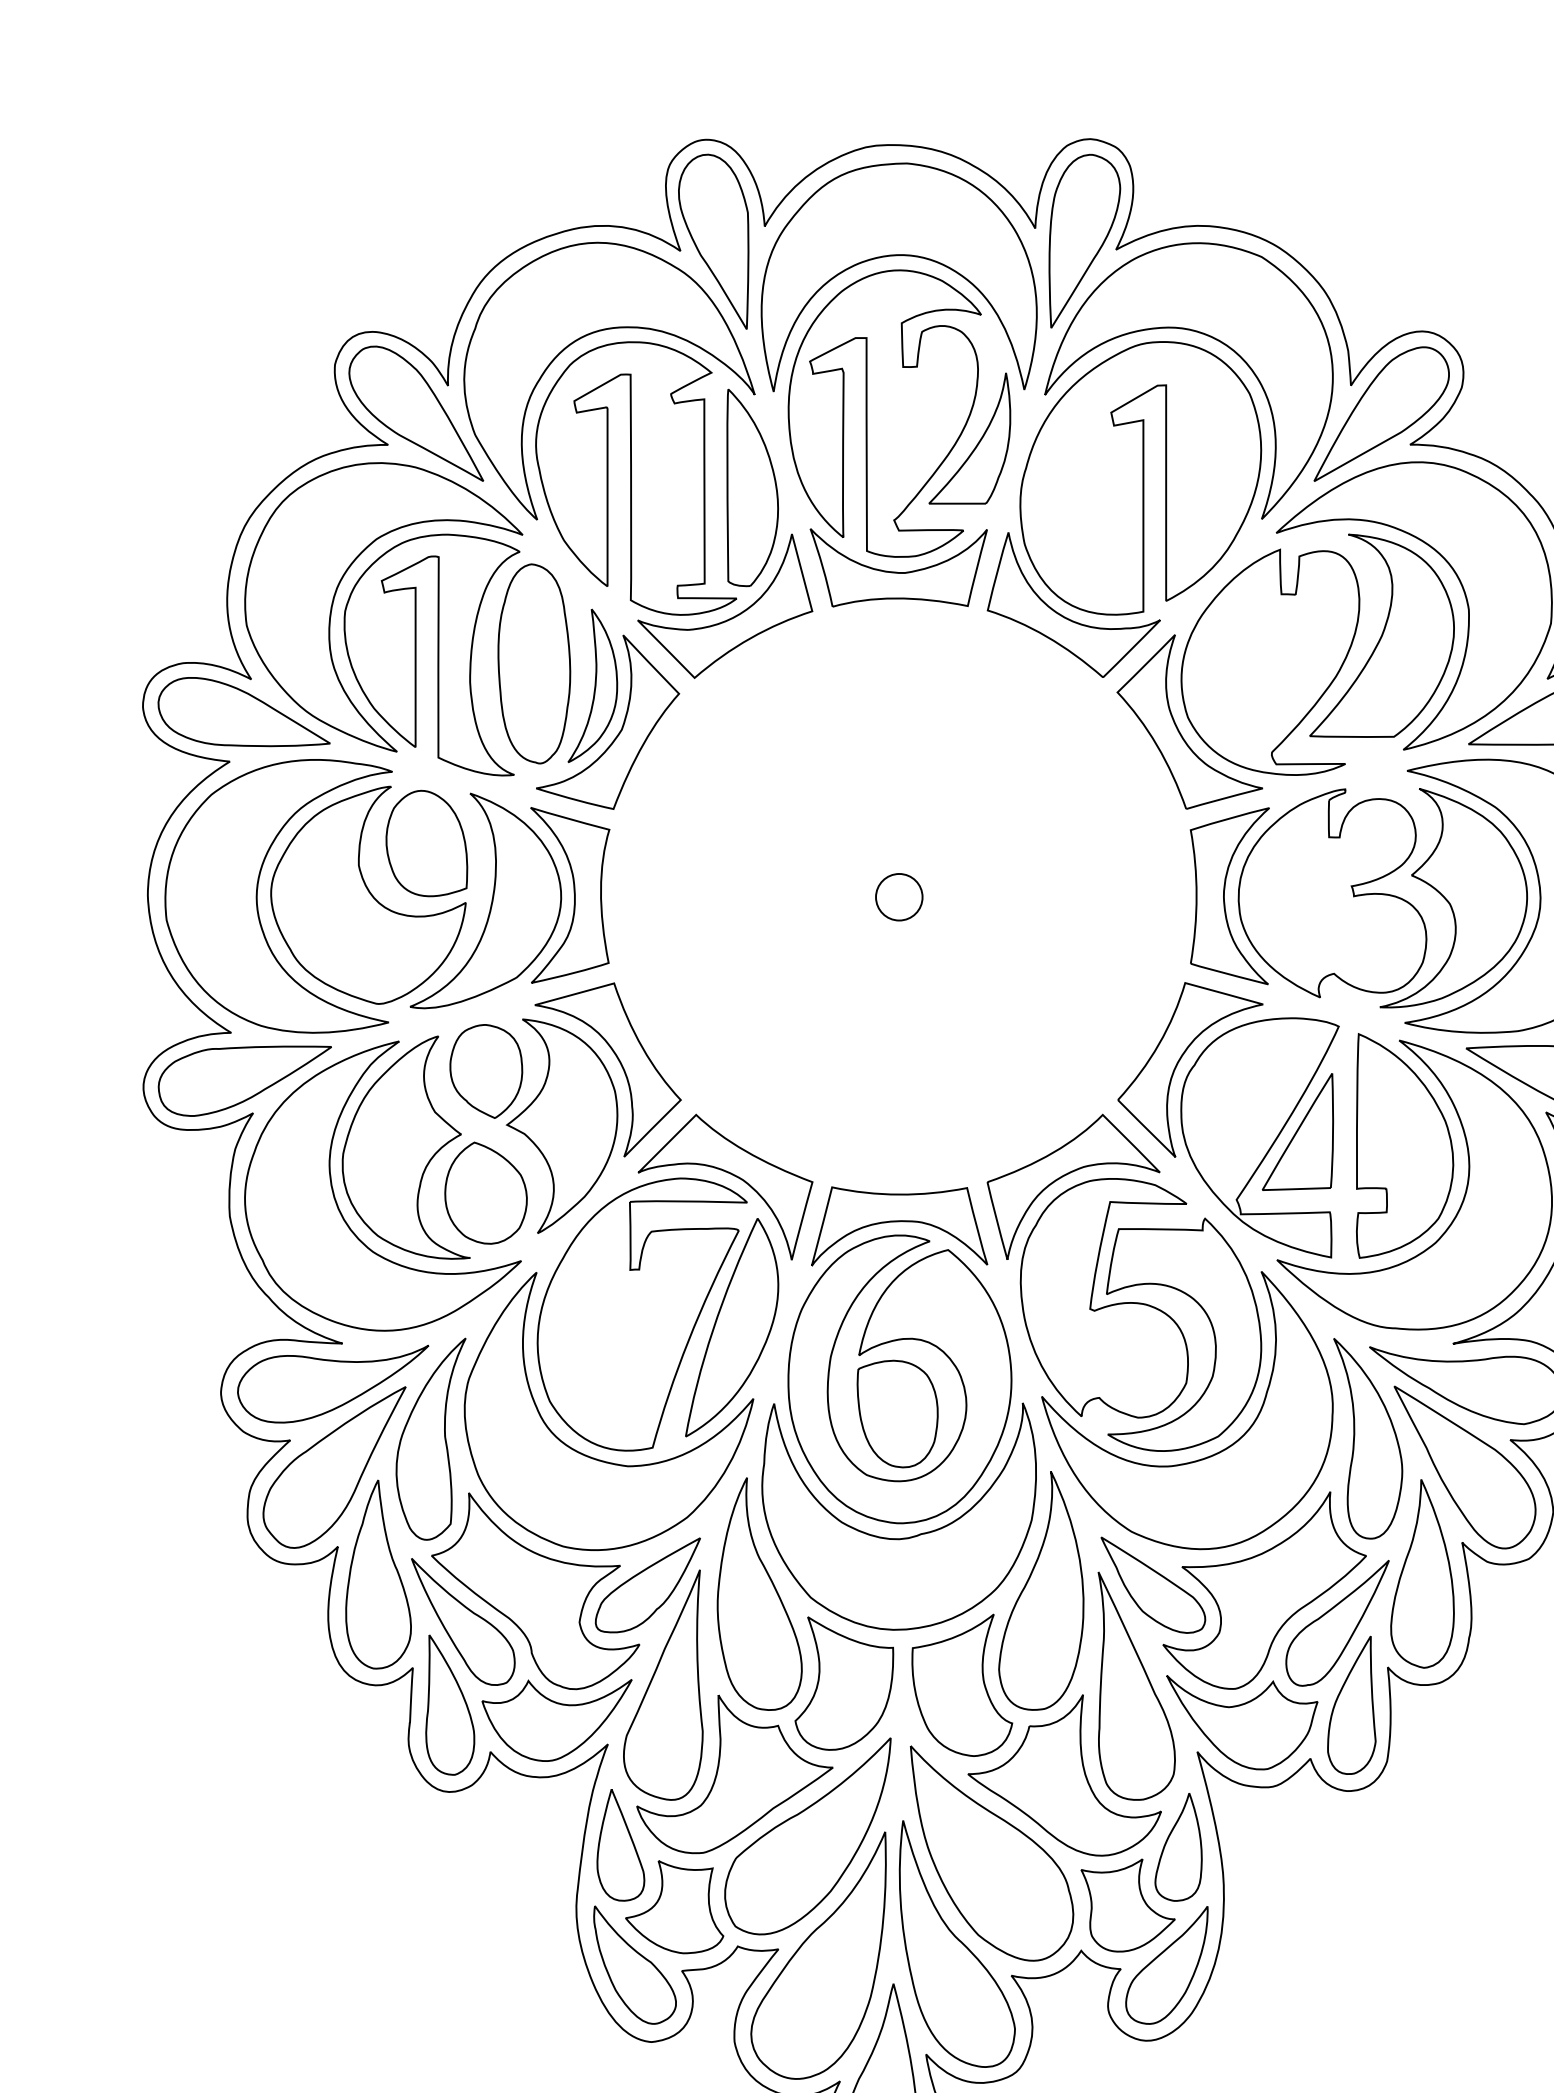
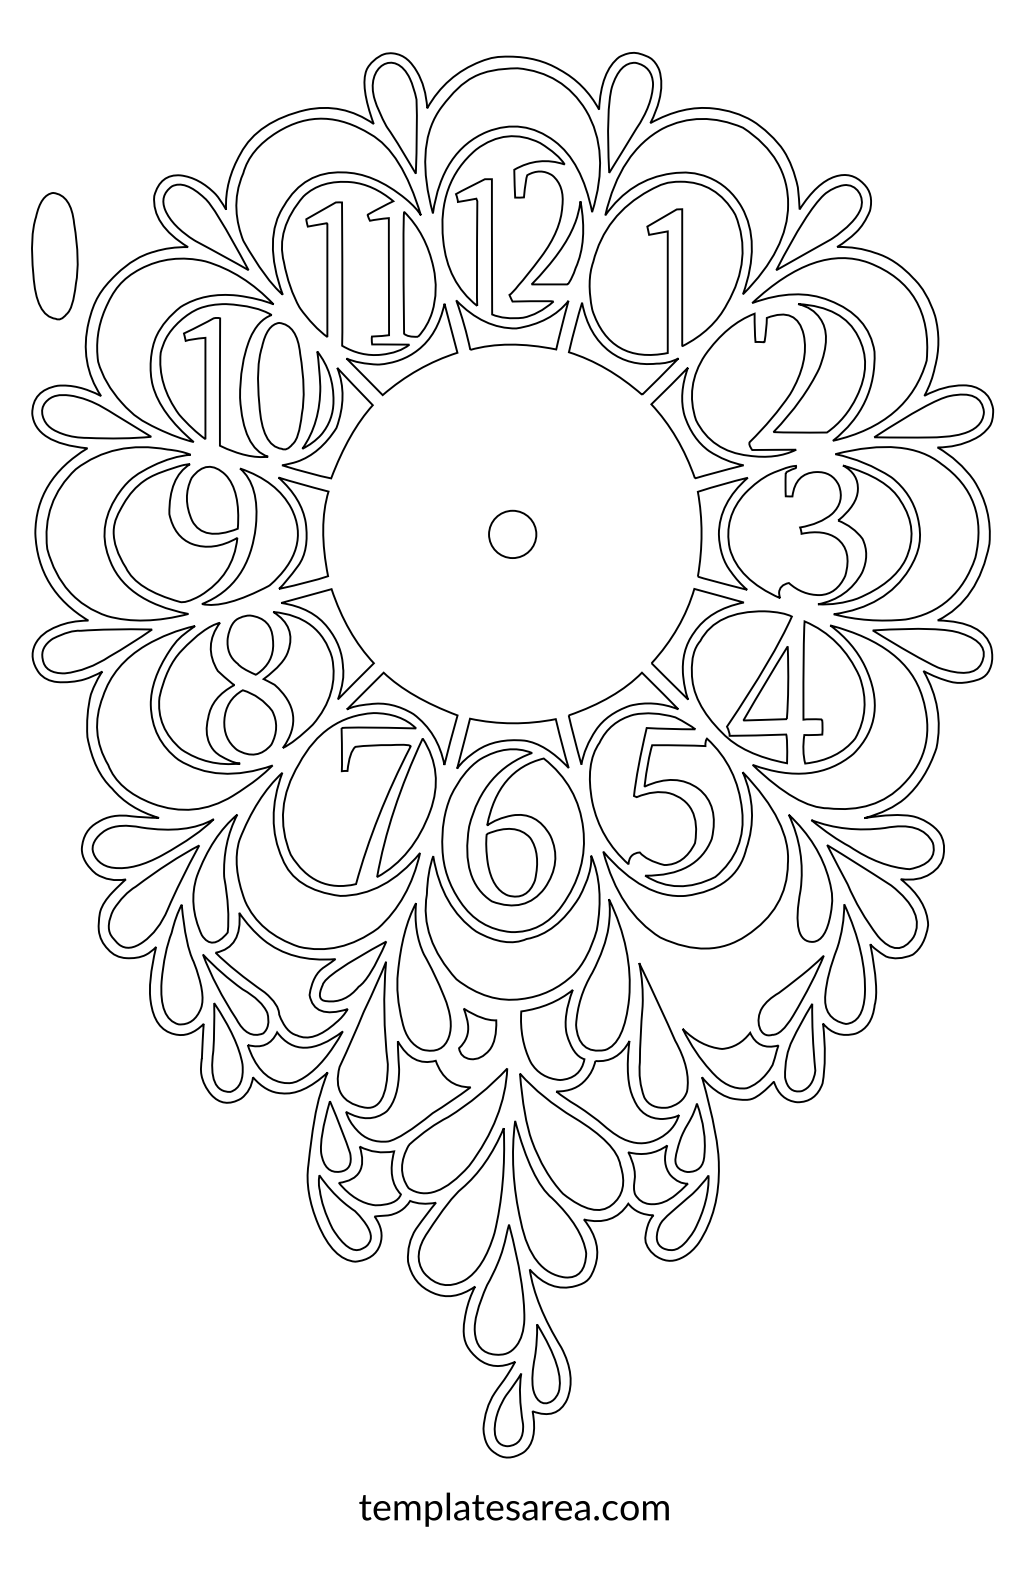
part: (178, 459) -> (54, 256), added
circle: (899, 897) -> (512, 534), size x1.6
part: (1234, 1590) -> (725, 974), removed
part: (843, 1682) -> (477, 1033), size x0.6

